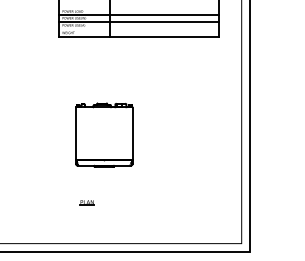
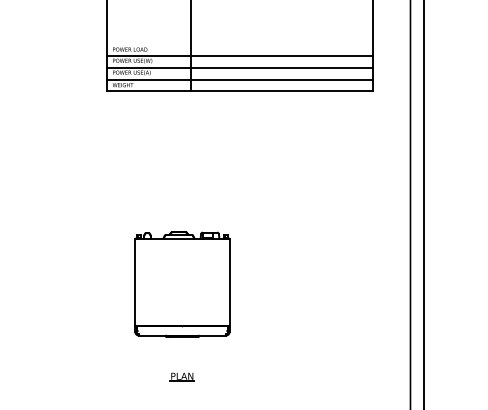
line: (138, 29) -> (239, 79), added
part: (104, 134) -> (182, 283), moved
part: (86, 202) -> (181, 376), moved

